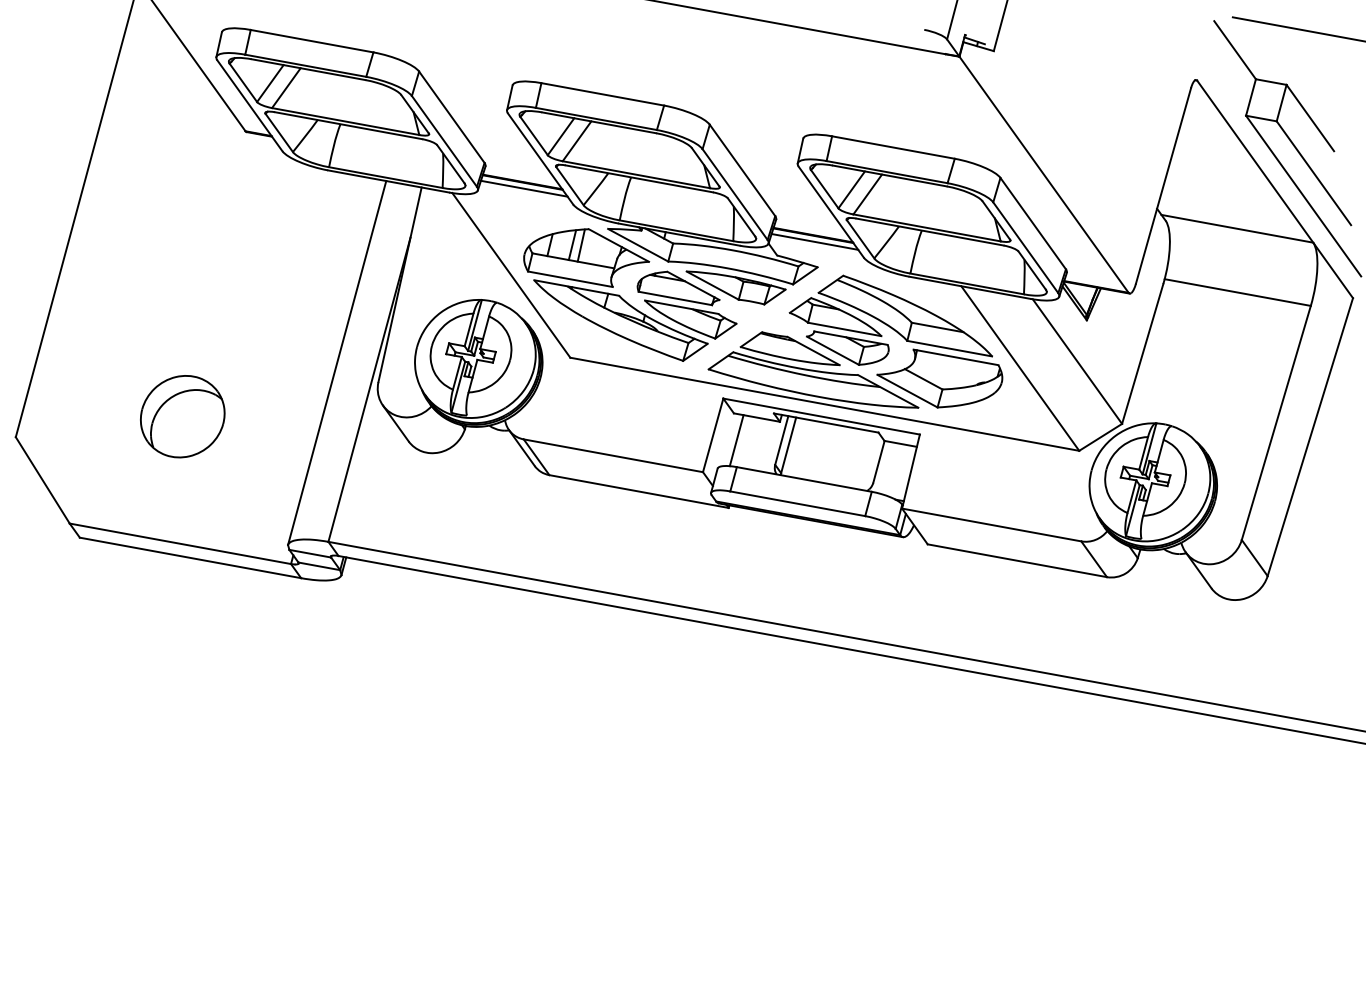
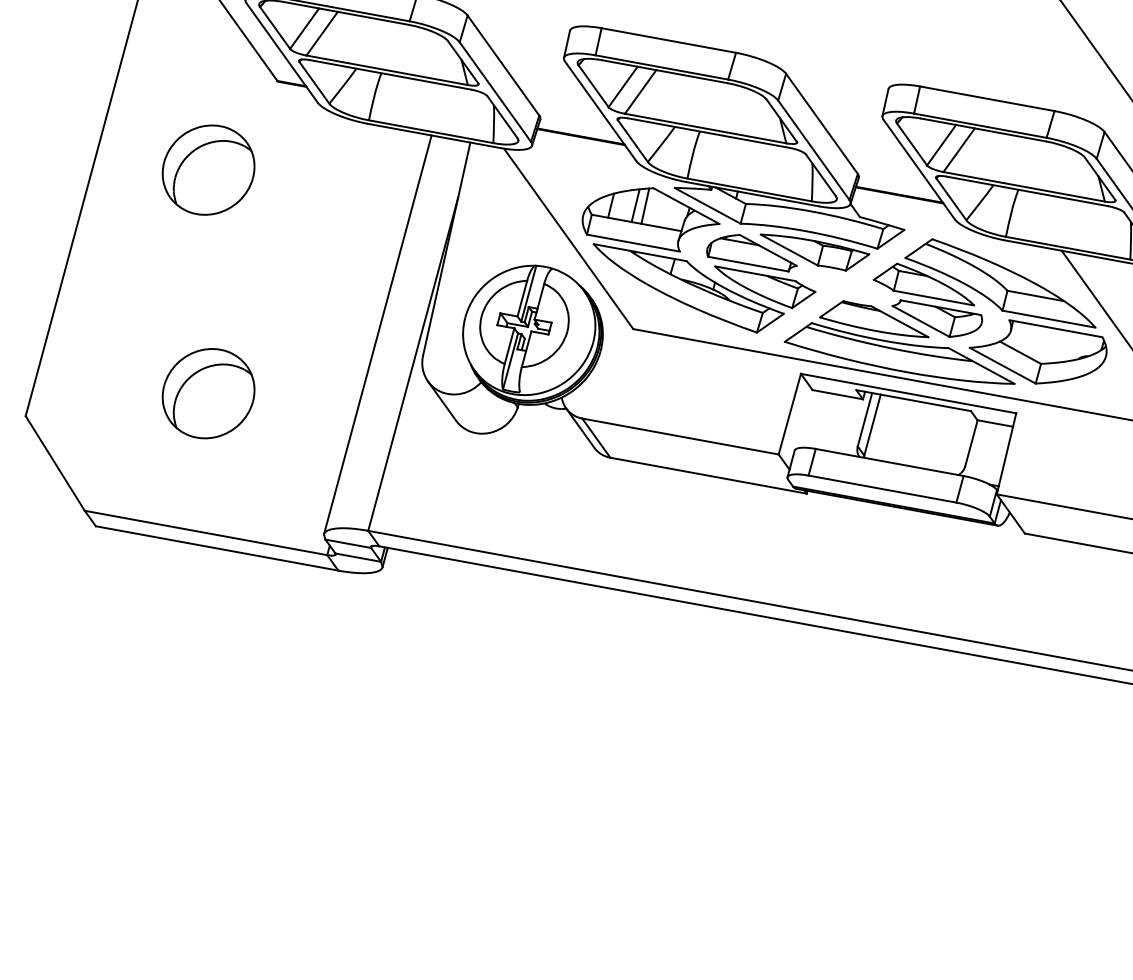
line: (523, 188) -> (581, 143), removed
part: (182, 212) -> (208, 169), added
line: (814, 241) -> (900, 201), removed
line: (736, 440) -> (815, 419), removed

